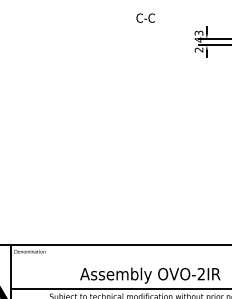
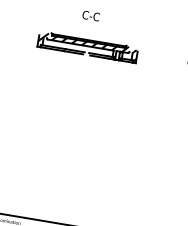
text: (145, 17) -> (91, 15), moved
part: (85, 51) -> (87, 46), added

